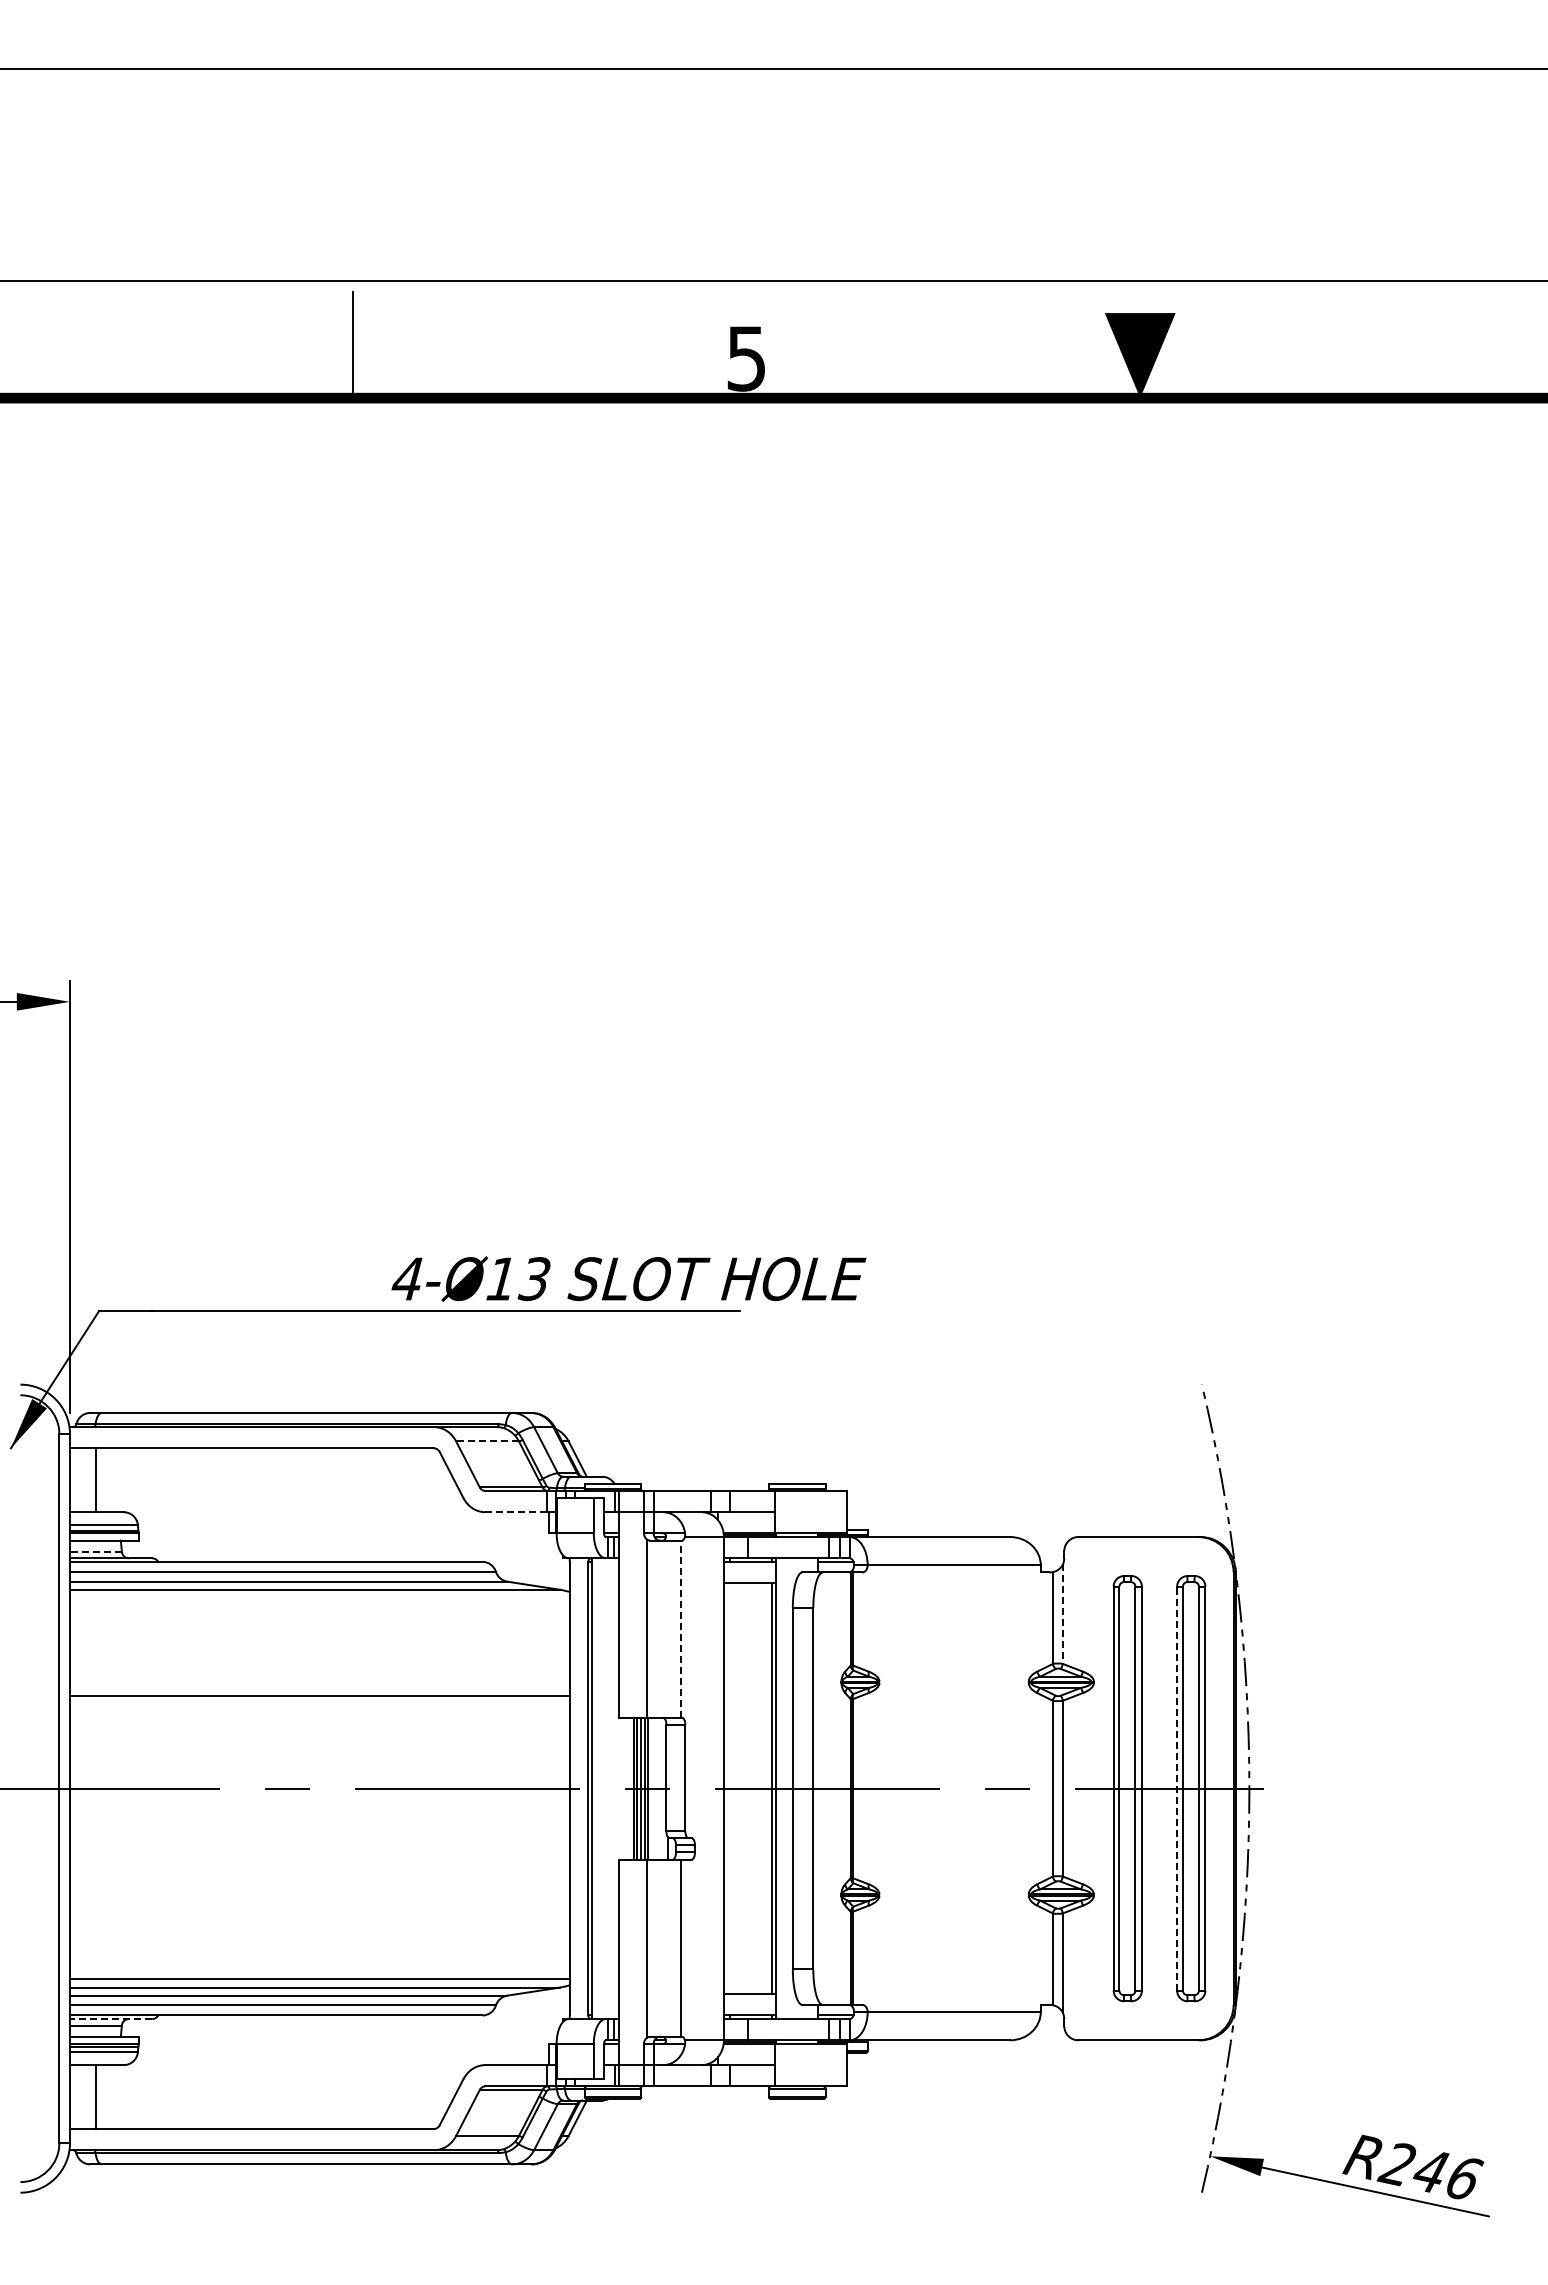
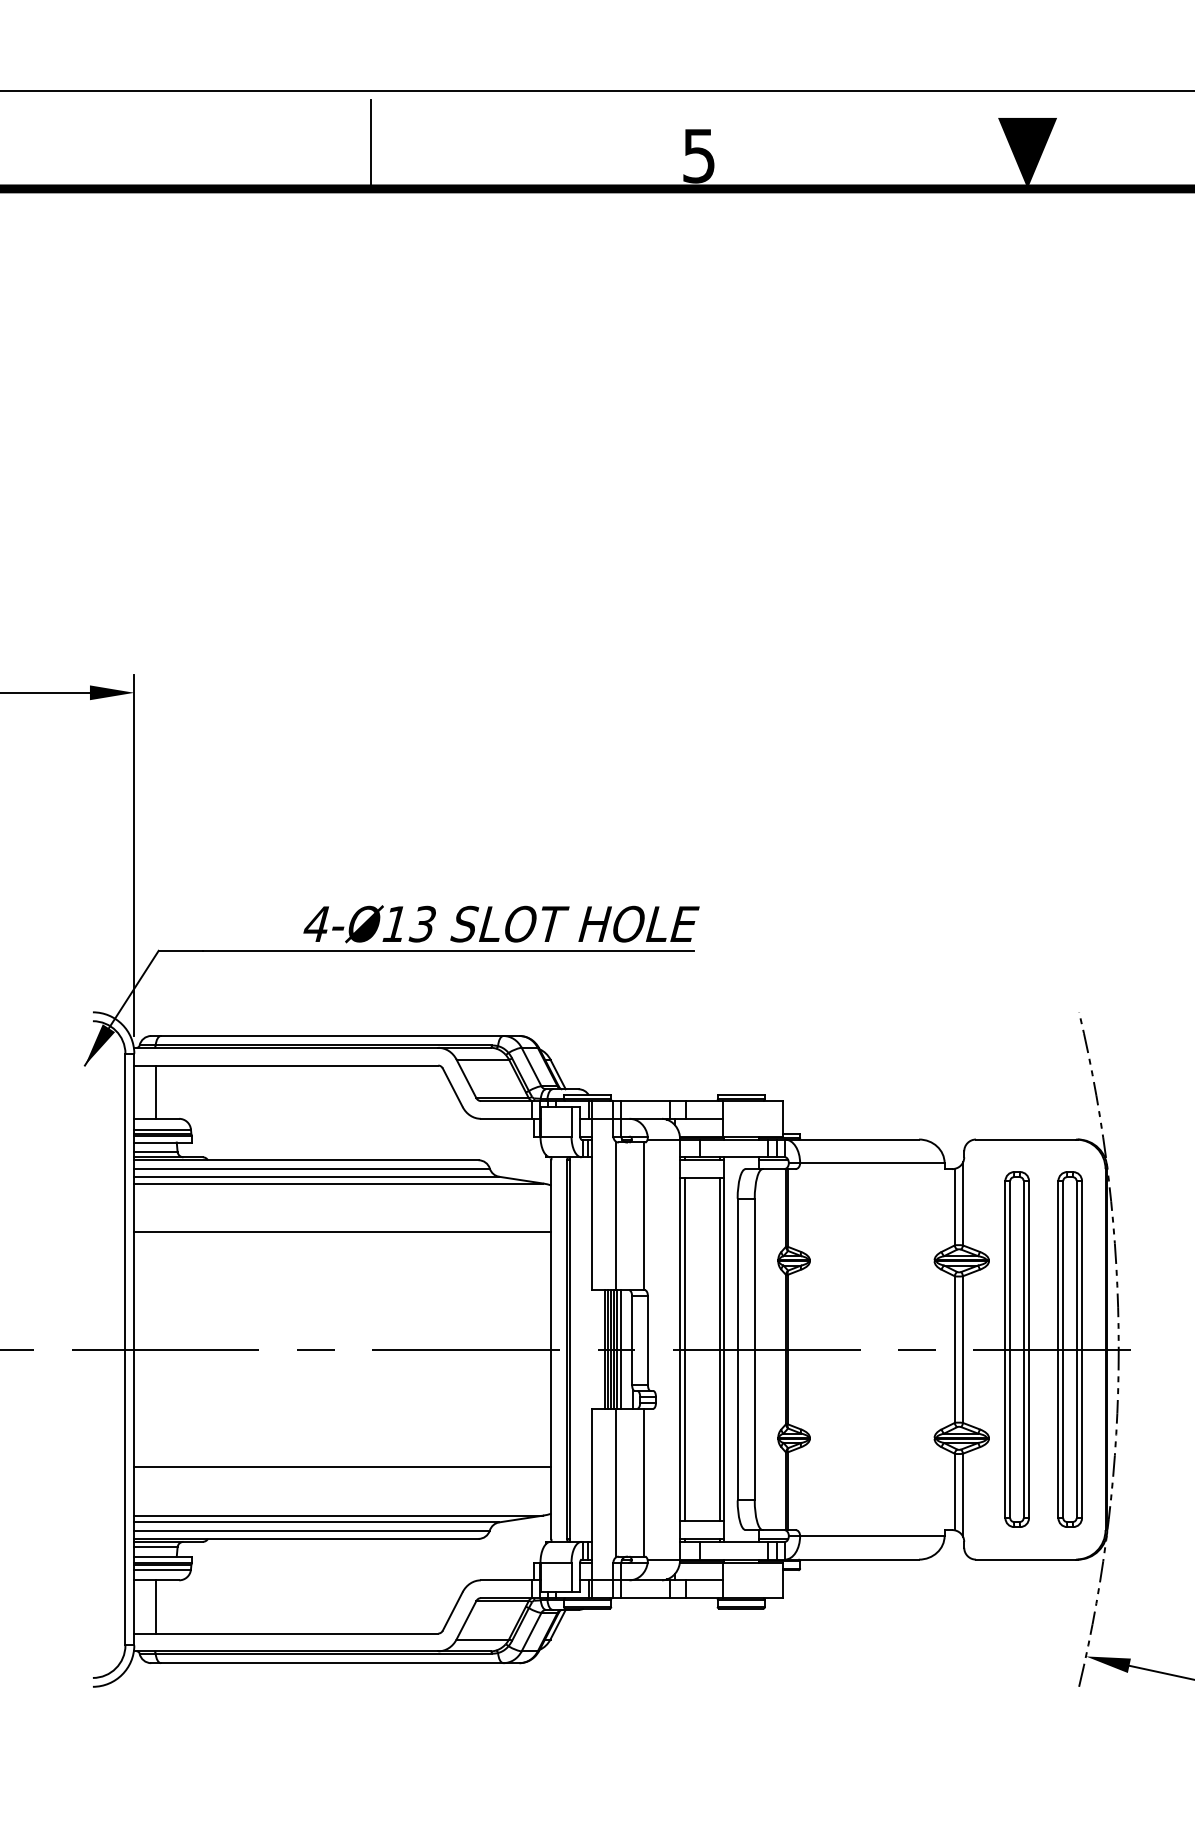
text: (628, 1278) -> (501, 923), moved
line: (487, 1441) -> (482, 1059), dashed -> solid
line: (516, 1512) -> (507, 1119), dashed -> solid
line: (95, 1551) -> (155, 1151), dashed -> solid
line: (1063, 1614) -> (963, 1204), dashed -> solid
line: (680, 1629) -> (643, 1216), dashed -> solid
line: (319, 1695) -> (342, 1231), moved
line: (653, 1788) -> (621, 1349), added
line: (729, 1788) -> (684, 1349), added
line: (1177, 1788) -> (1058, 1349), dashed -> solid
line: (319, 1978) -> (342, 1467), moved
line: (110, 2019) -> (168, 1542), dashed -> solid

